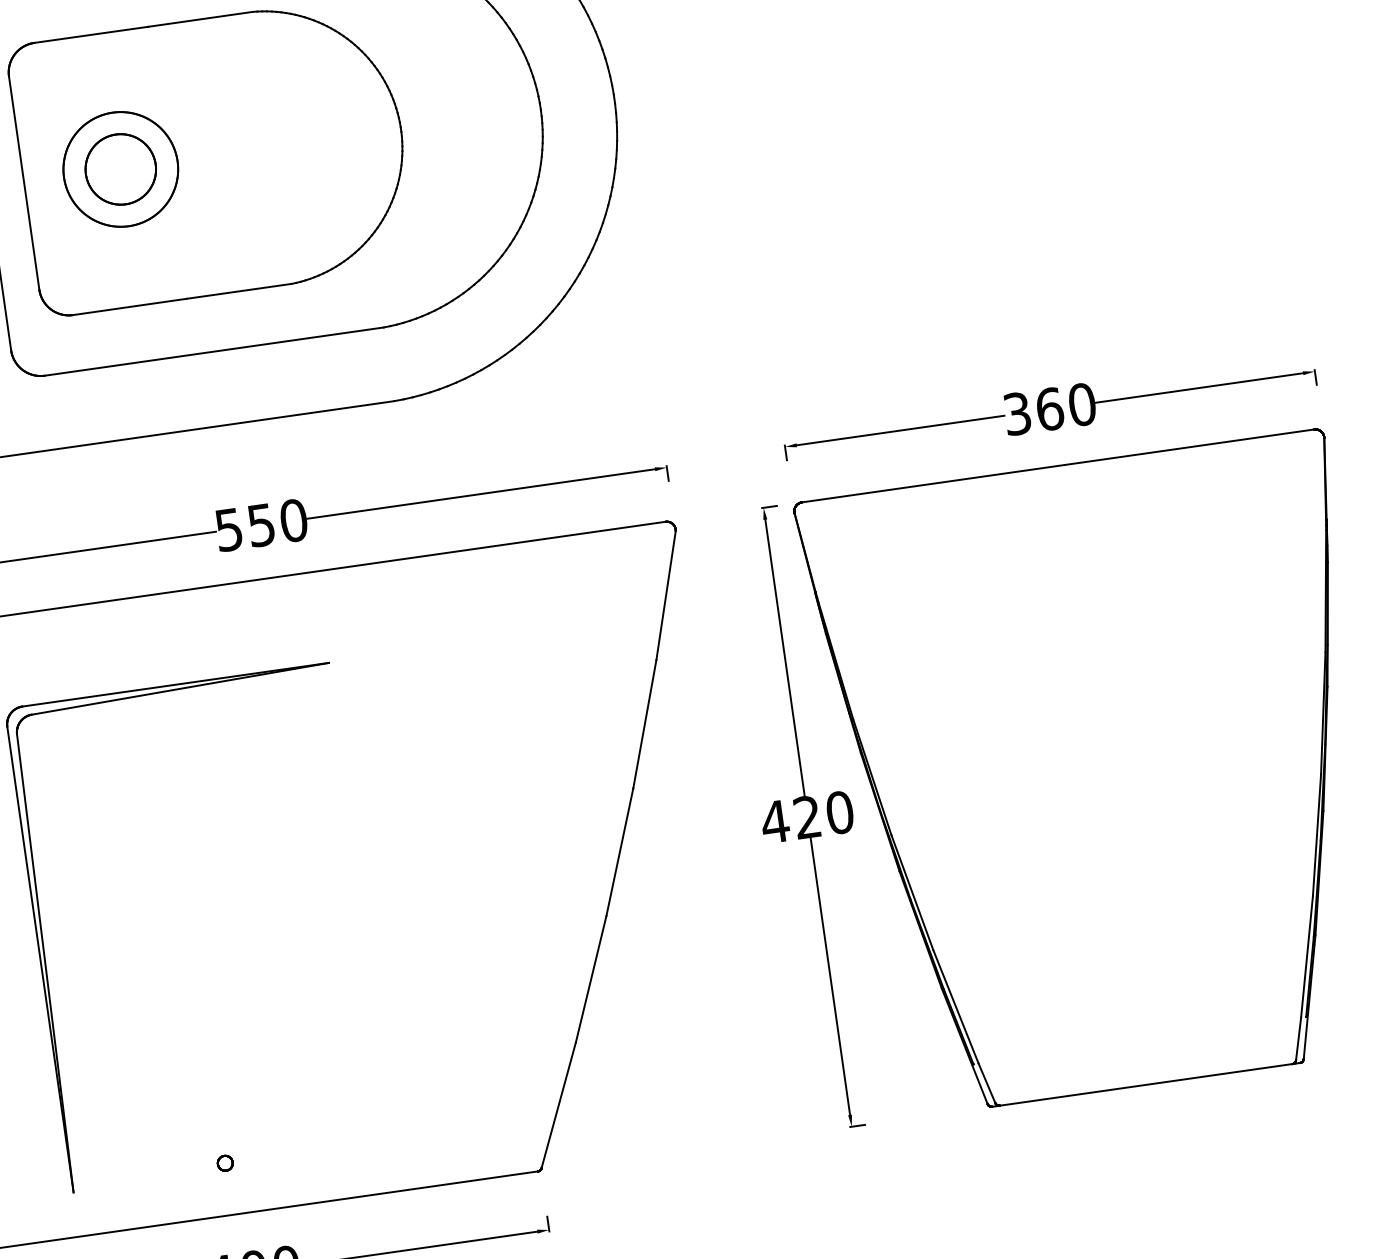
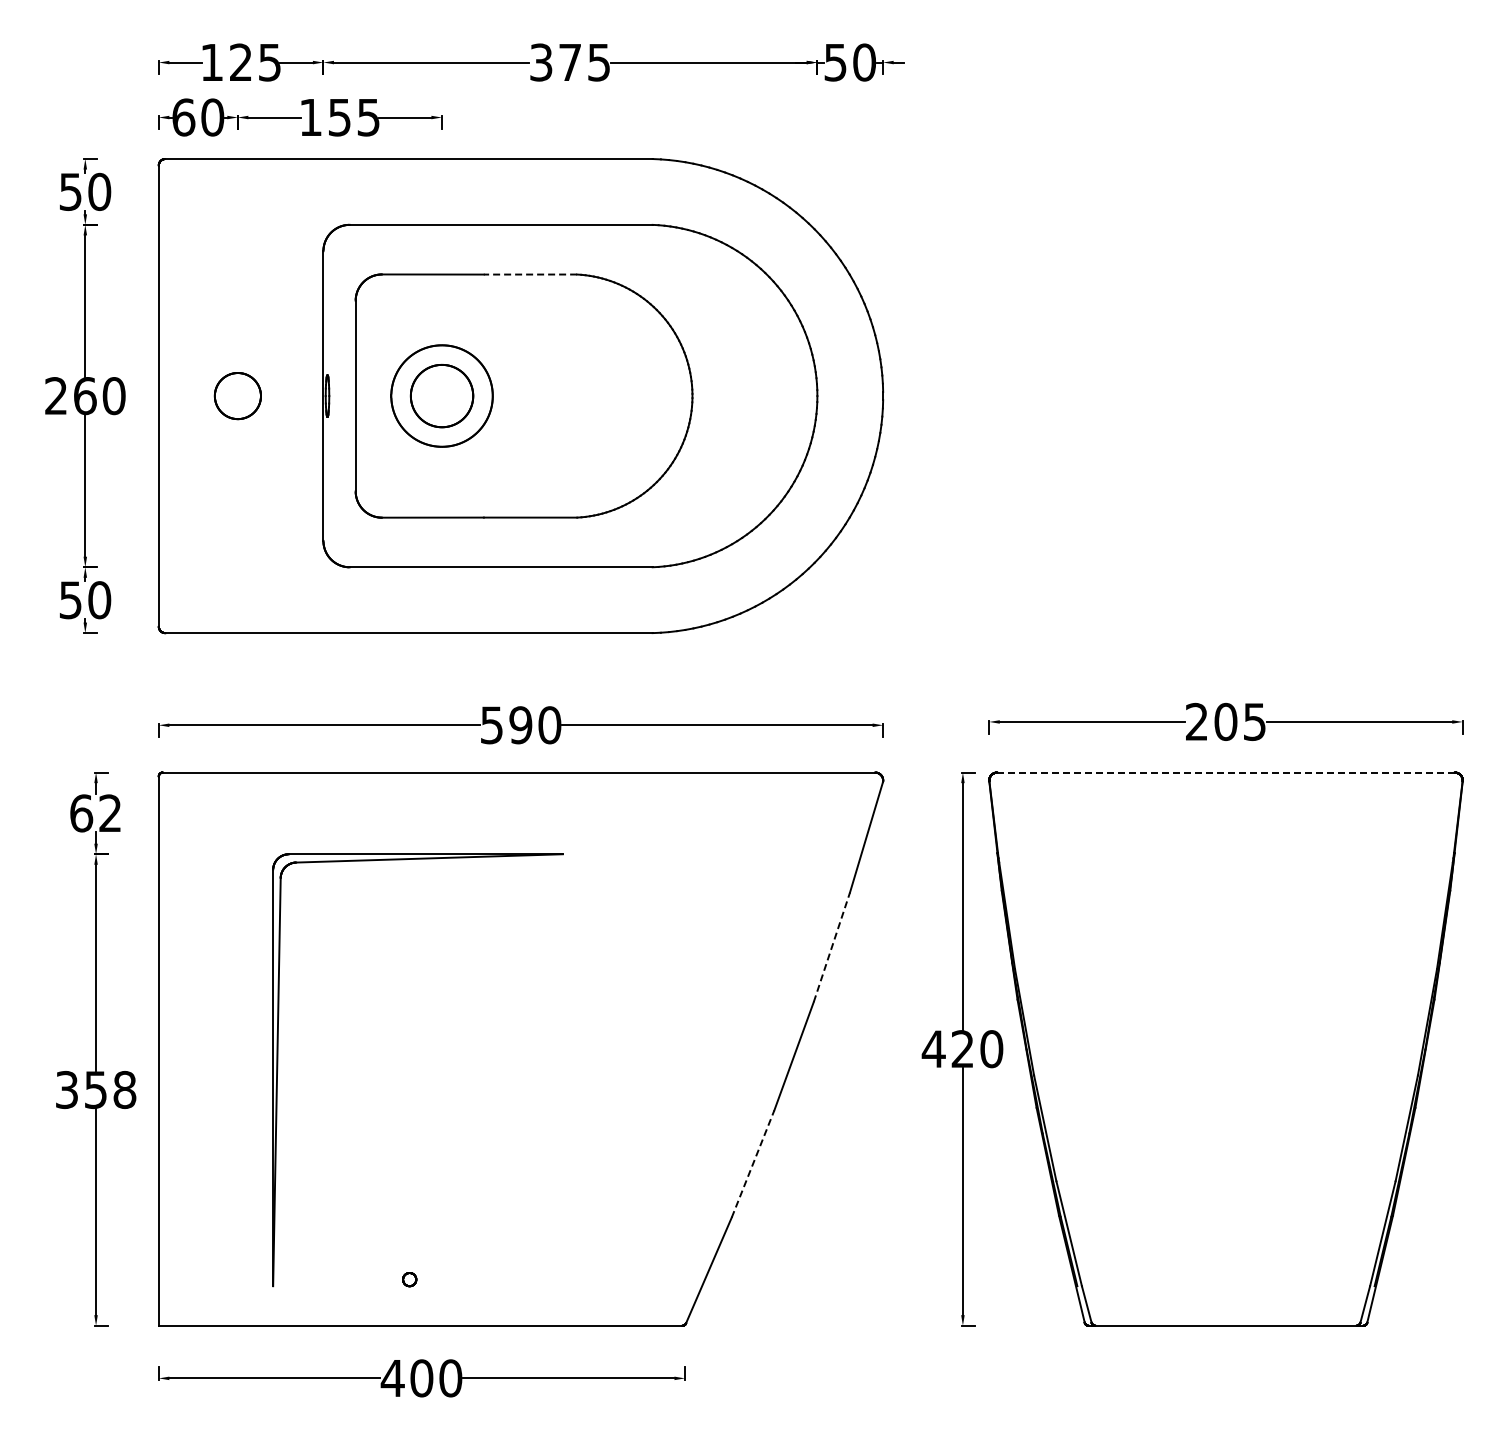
line: (200, 19) -> (530, 274), solid -> dashed
text: (1050, 408) -> (1226, 721), 360 -> 205
line: (1058, 465) -> (1226, 772), solid -> dashed
text: (261, 525) -> (520, 725), 550 -> 590
line: (644, 724) -> (831, 947), solid -> dashed
line: (591, 979) -> (753, 1164), solid -> dashed

